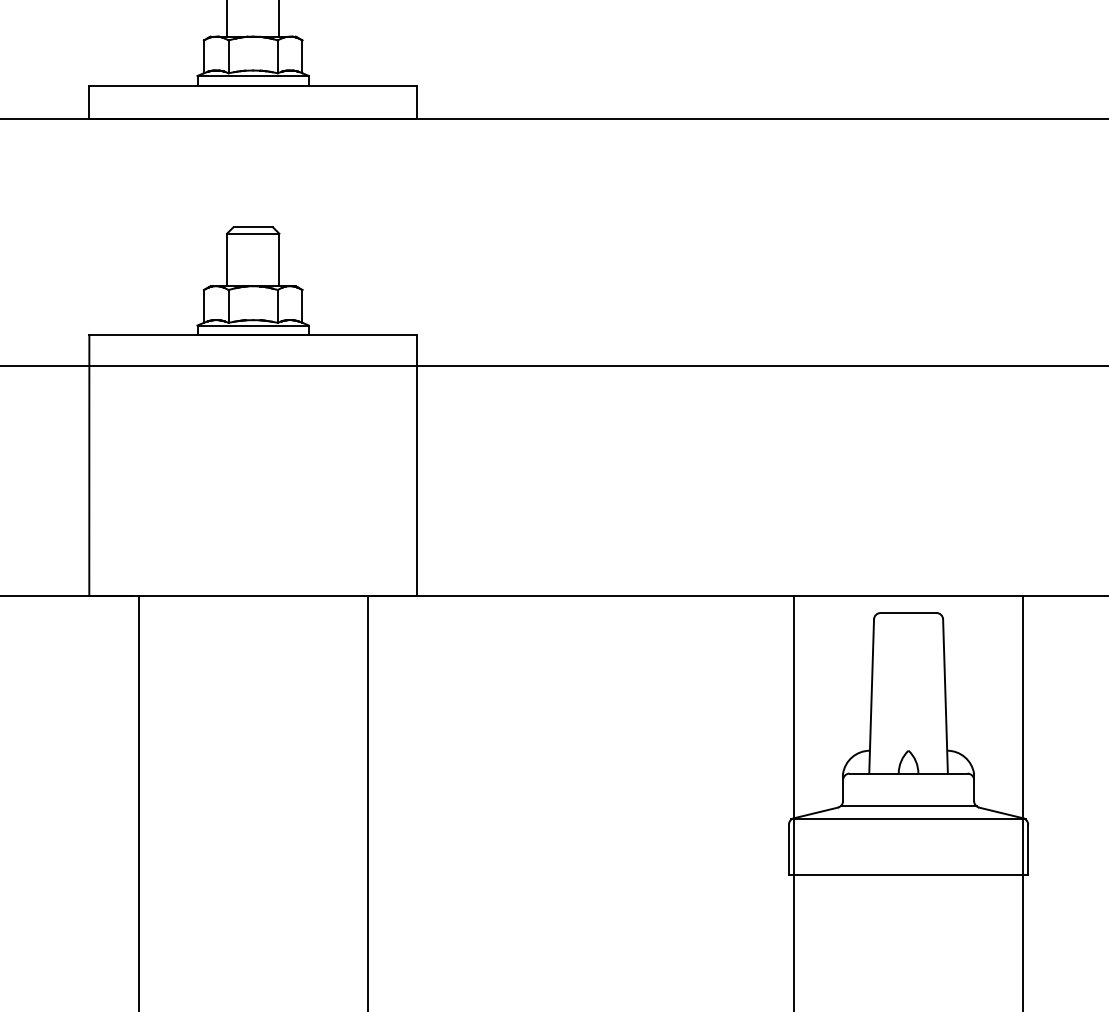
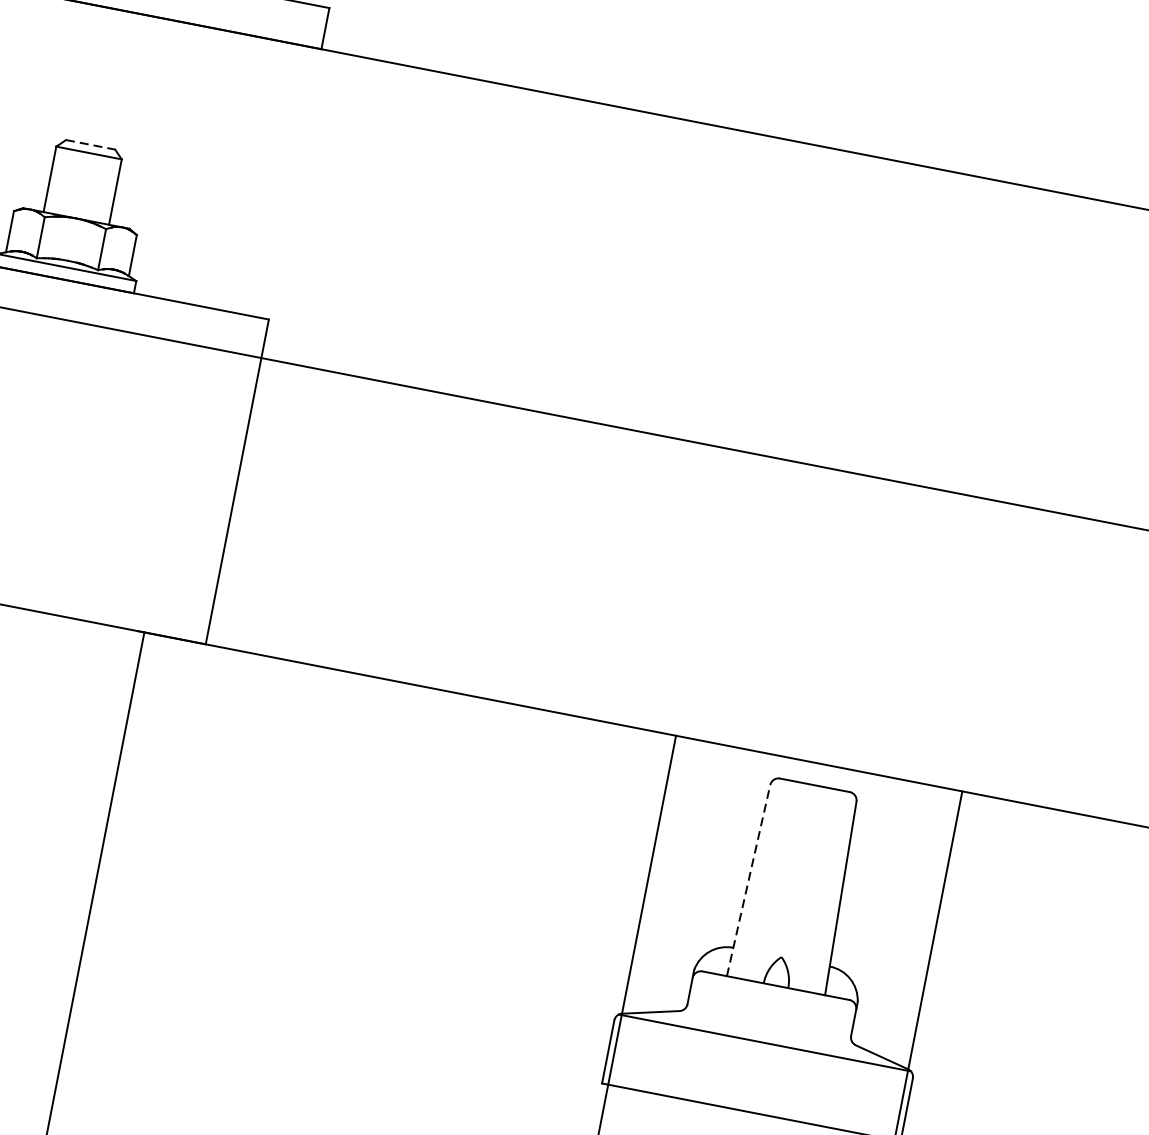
line: (253, 227) -> (90, 145), solid -> dashed
line: (871, 696) -> (748, 880), solid -> dashed
line: (908, 806) -> (767, 1026), removed

